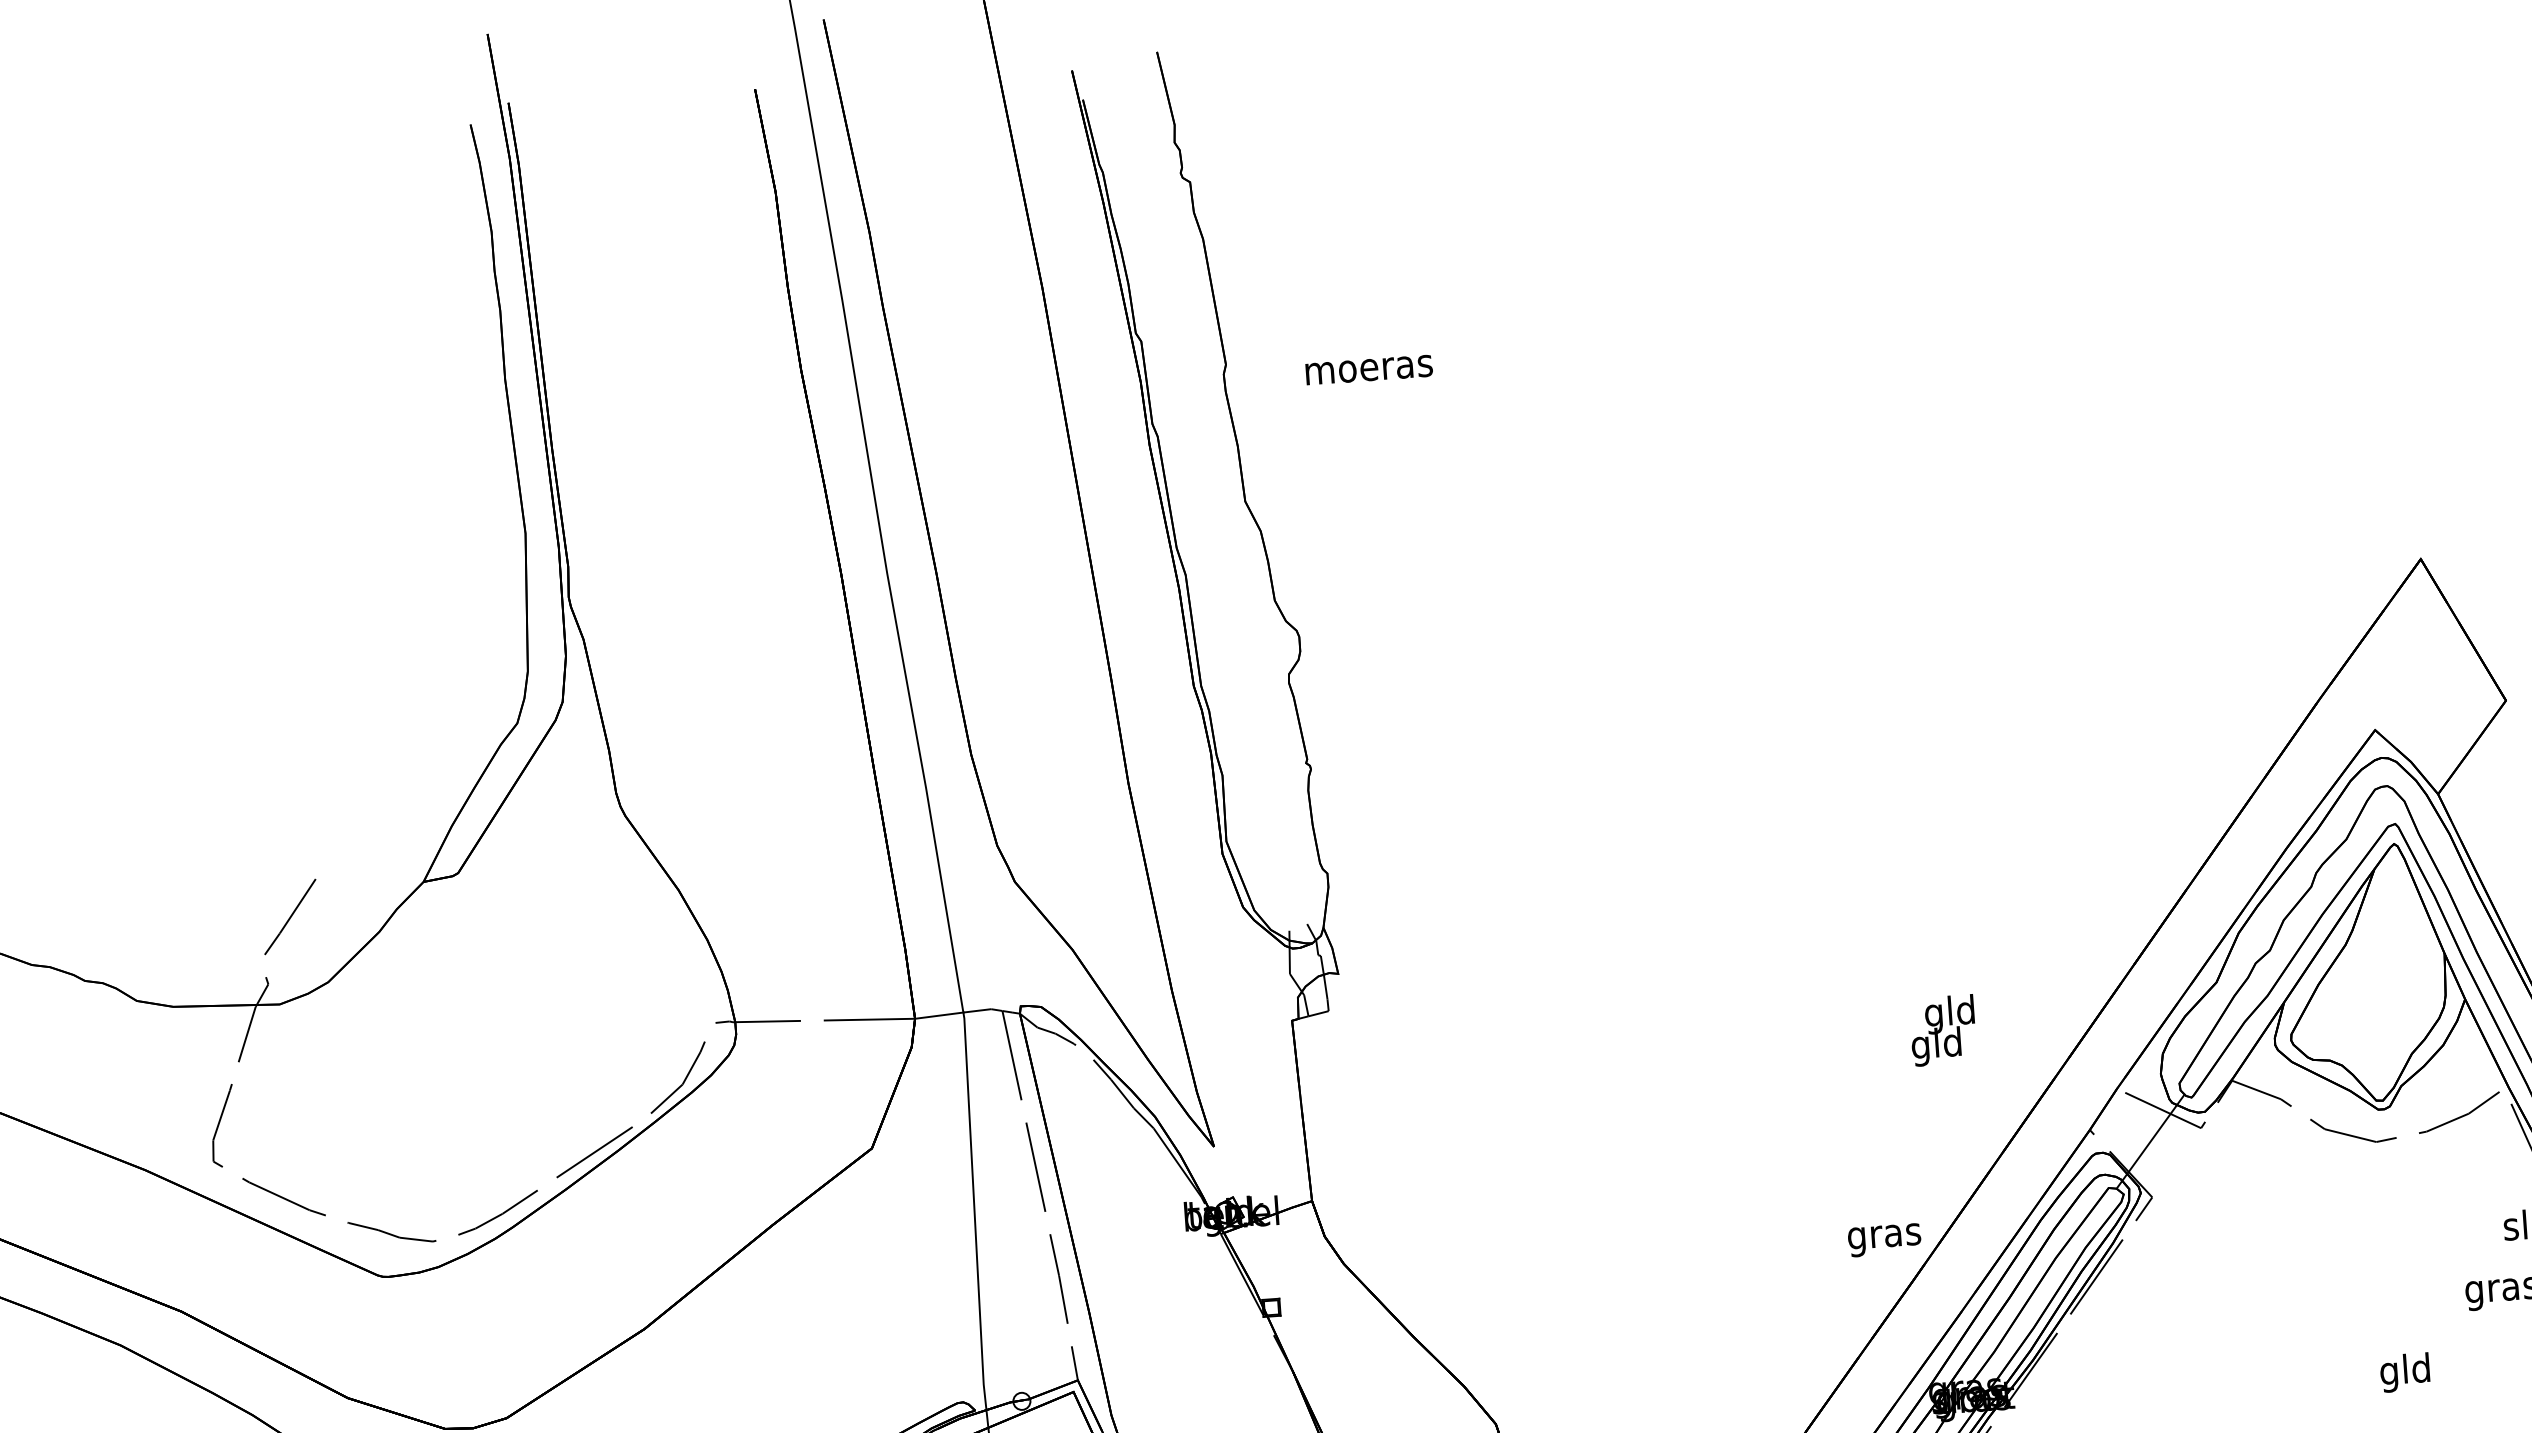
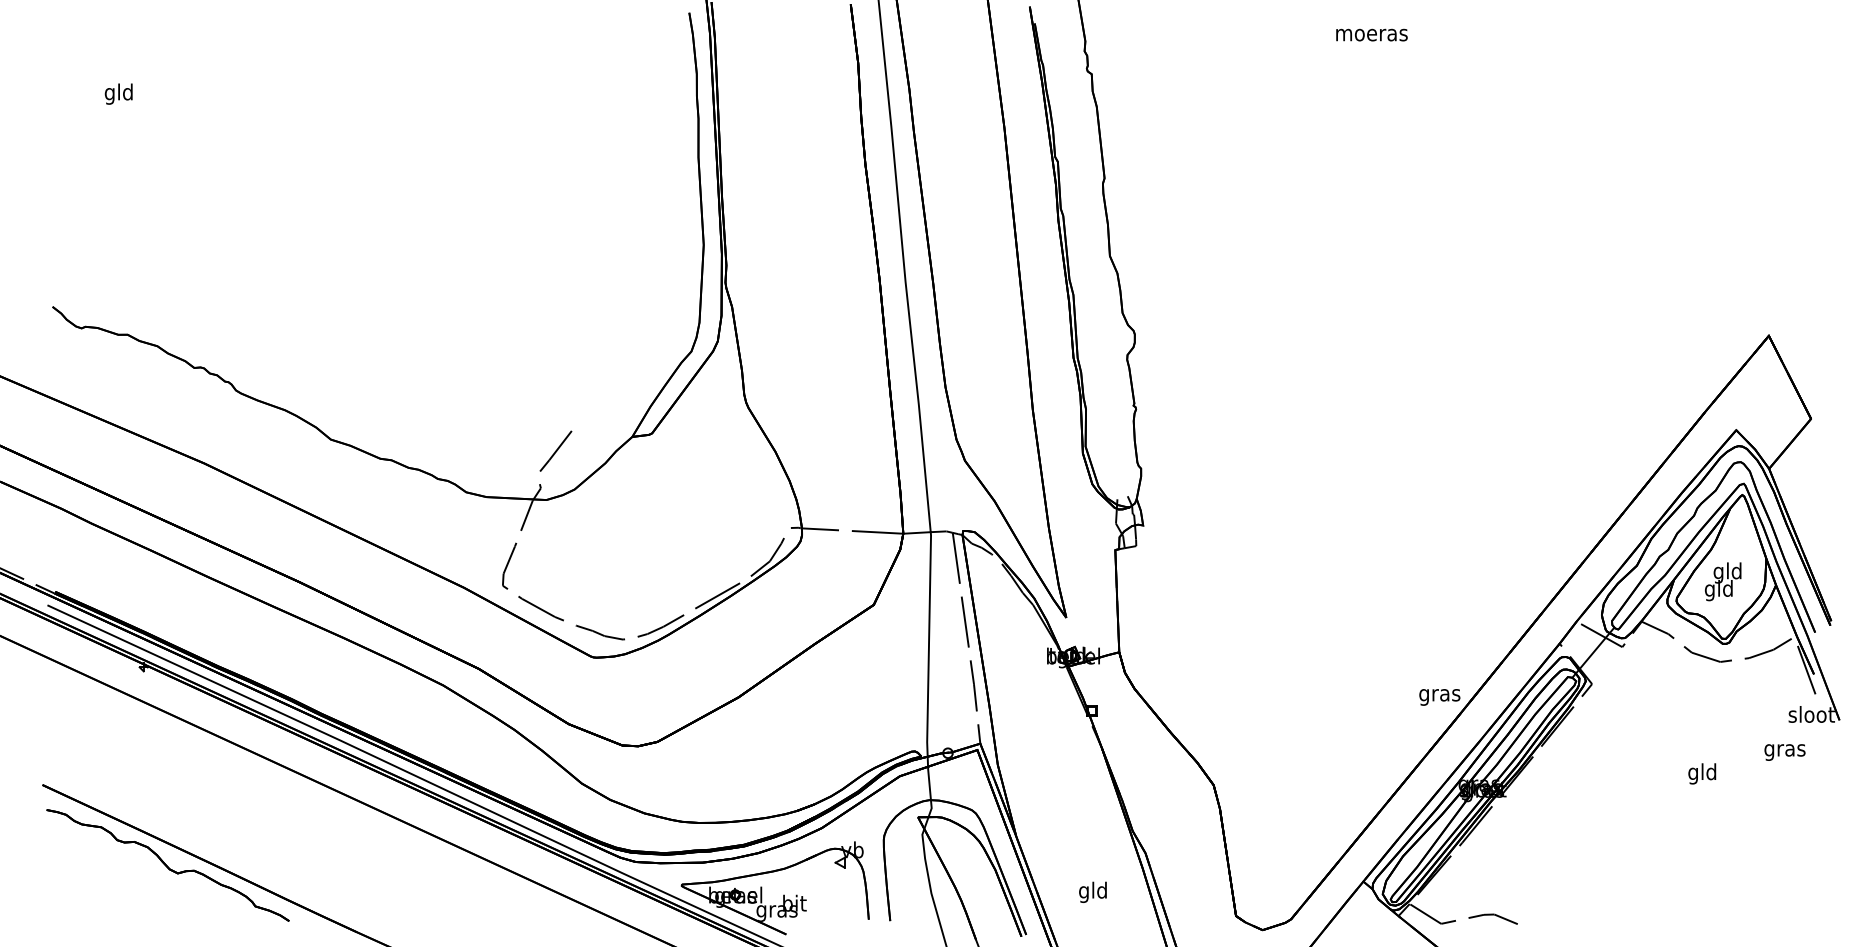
text: (1368, 369) -> (1371, 34), moved
text: (1943, 1029) -> (1723, 581), moved
text: (2405, 1371) -> (1702, 773), moved

